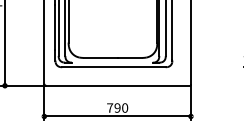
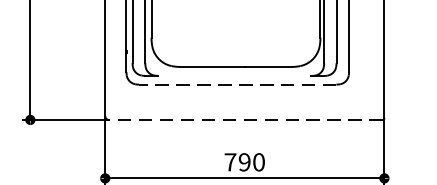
line: (113, 67) -> (236, 85), solid -> dashed
line: (118, 85) -> (246, 119), solid -> dashed

